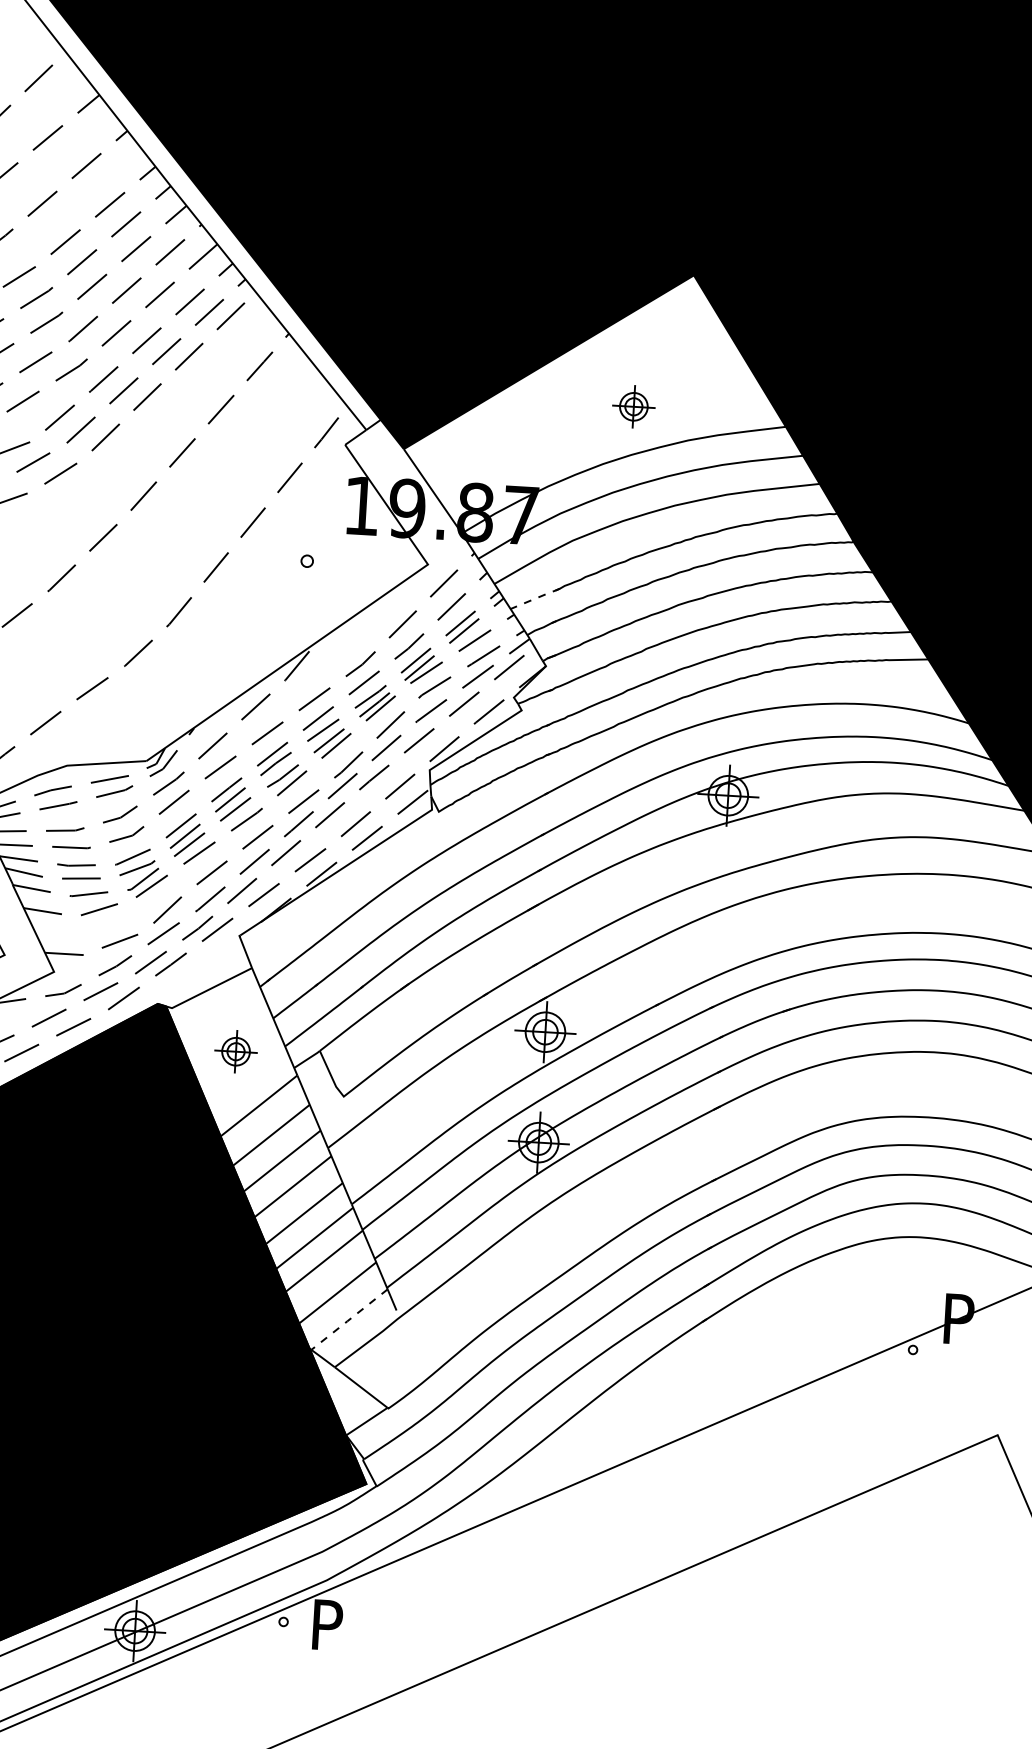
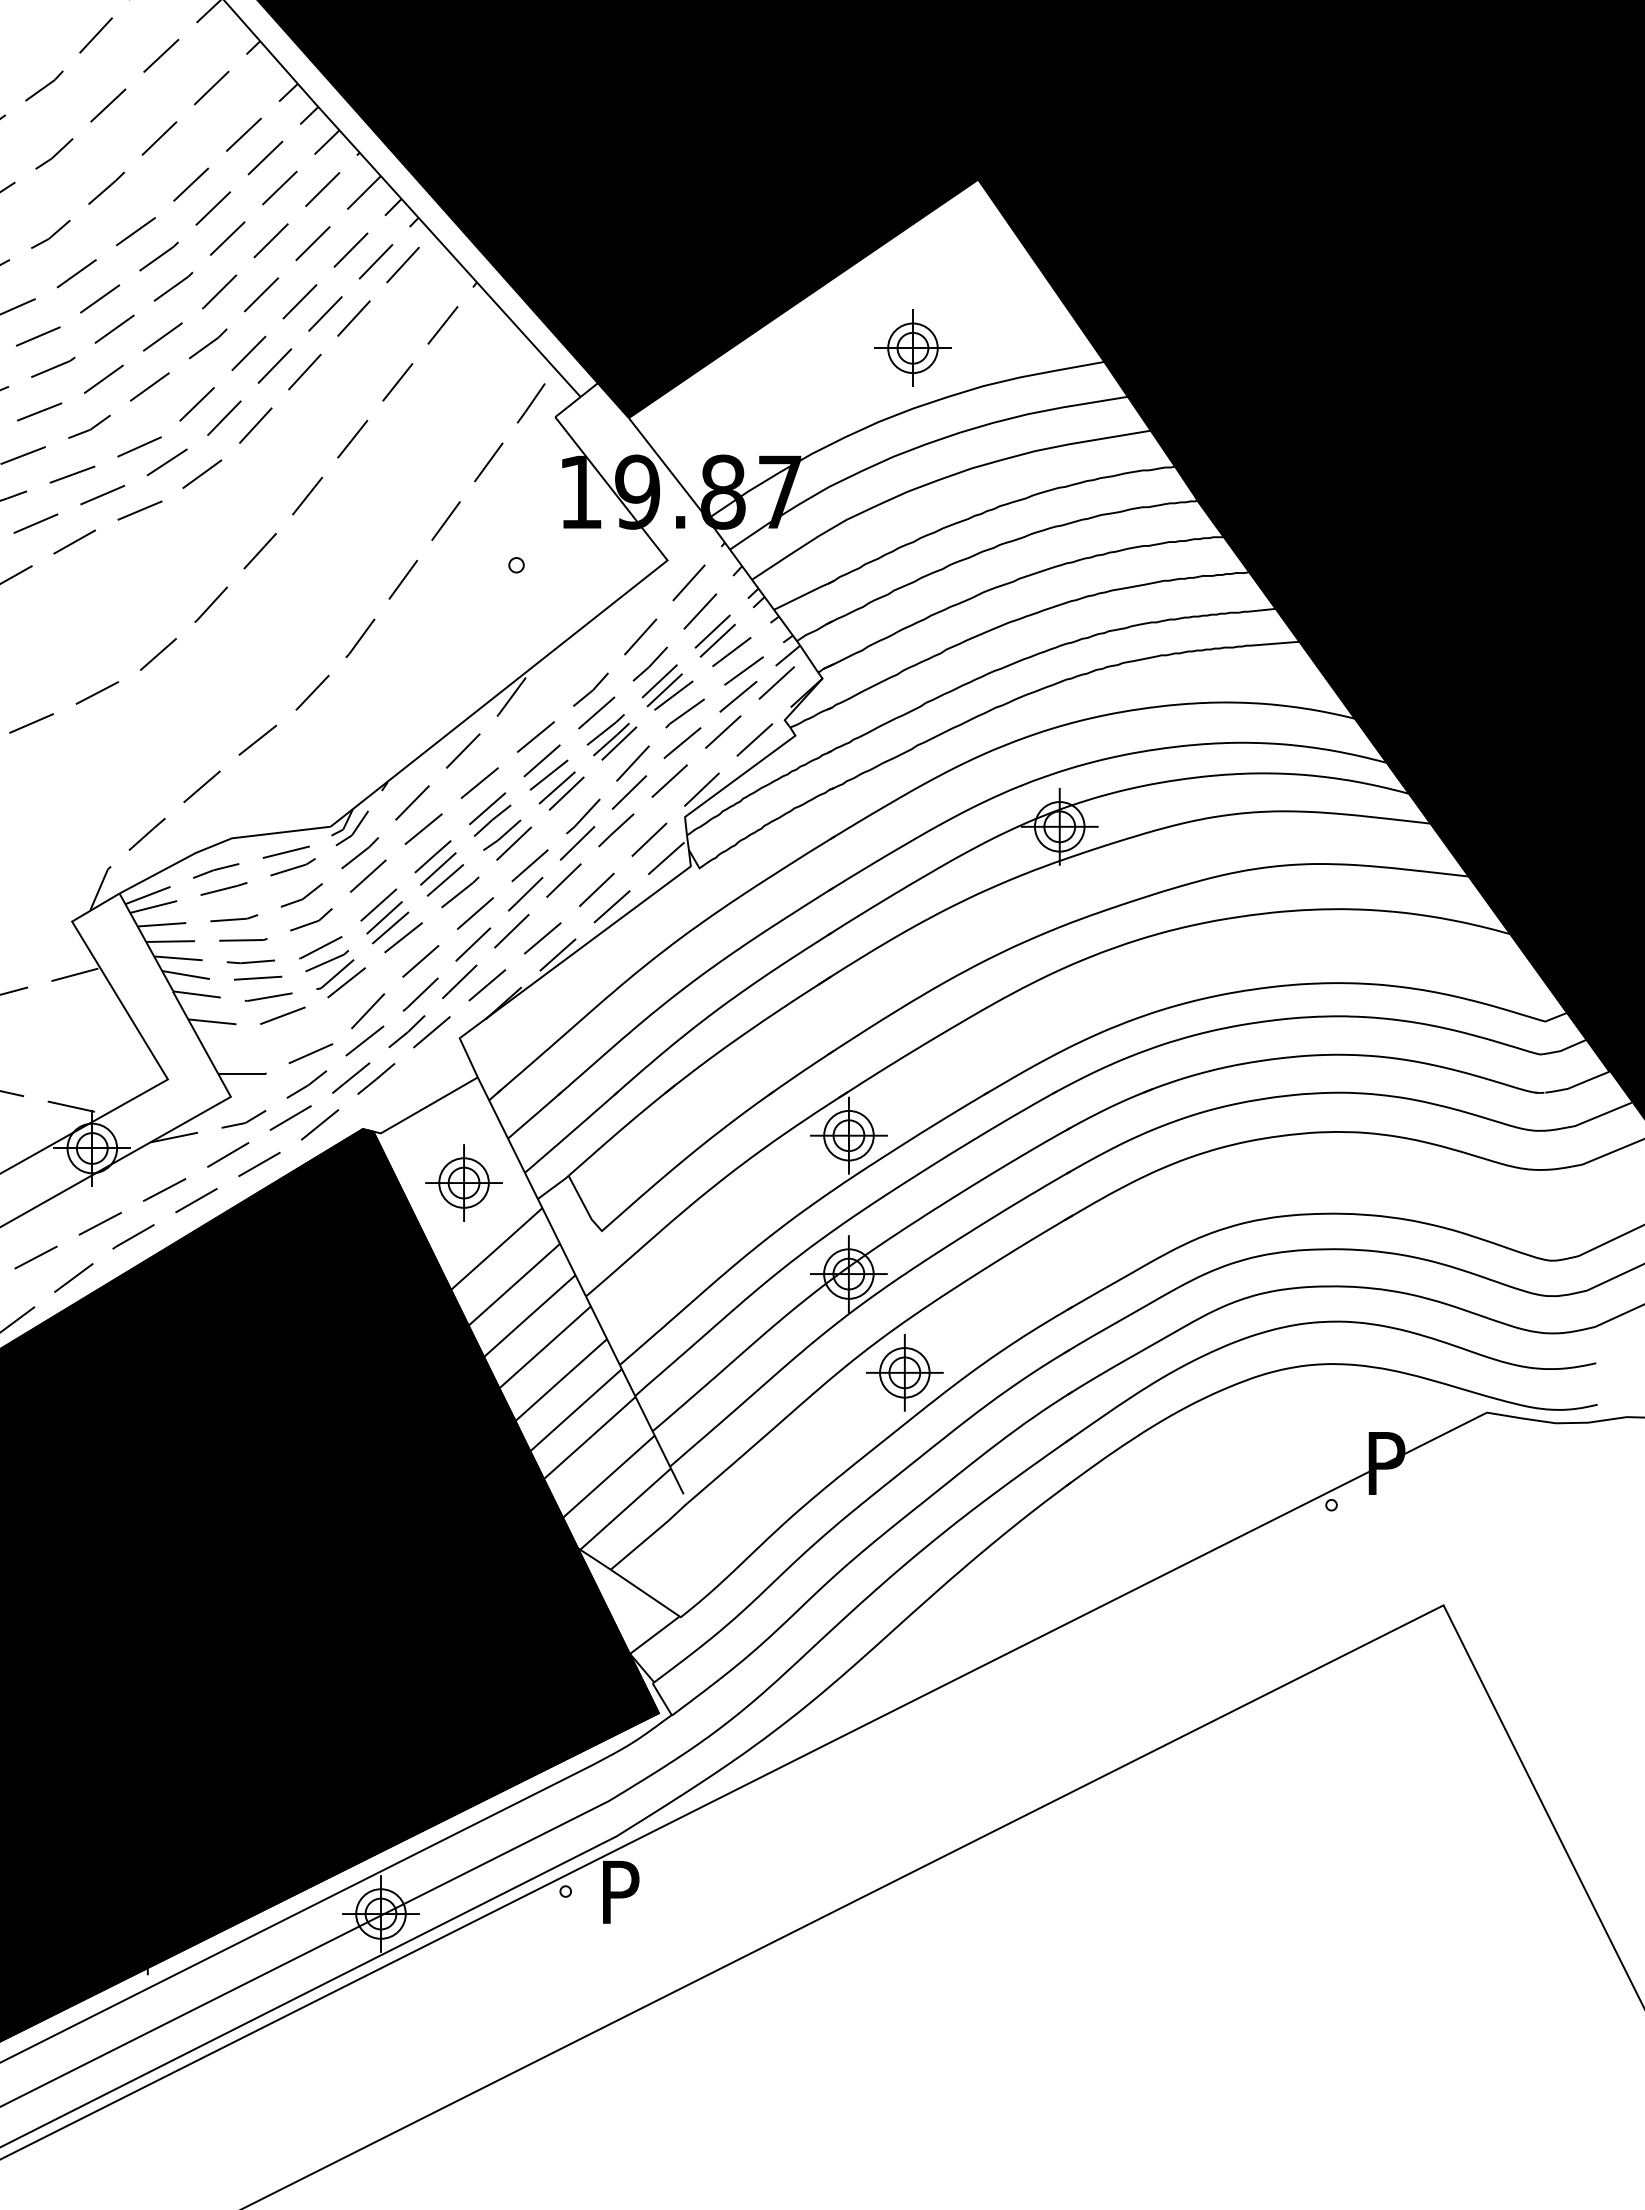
part: (633, 406) -> (912, 347), size x1.43
line: (536, 598) -> (805, 594), dashed -> solid
part: (235, 1051) -> (463, 1182), size x1.43
part: (578, 1223) -> (904, 1372), added
line: (349, 1319) -> (625, 1509), dashed -> solid

